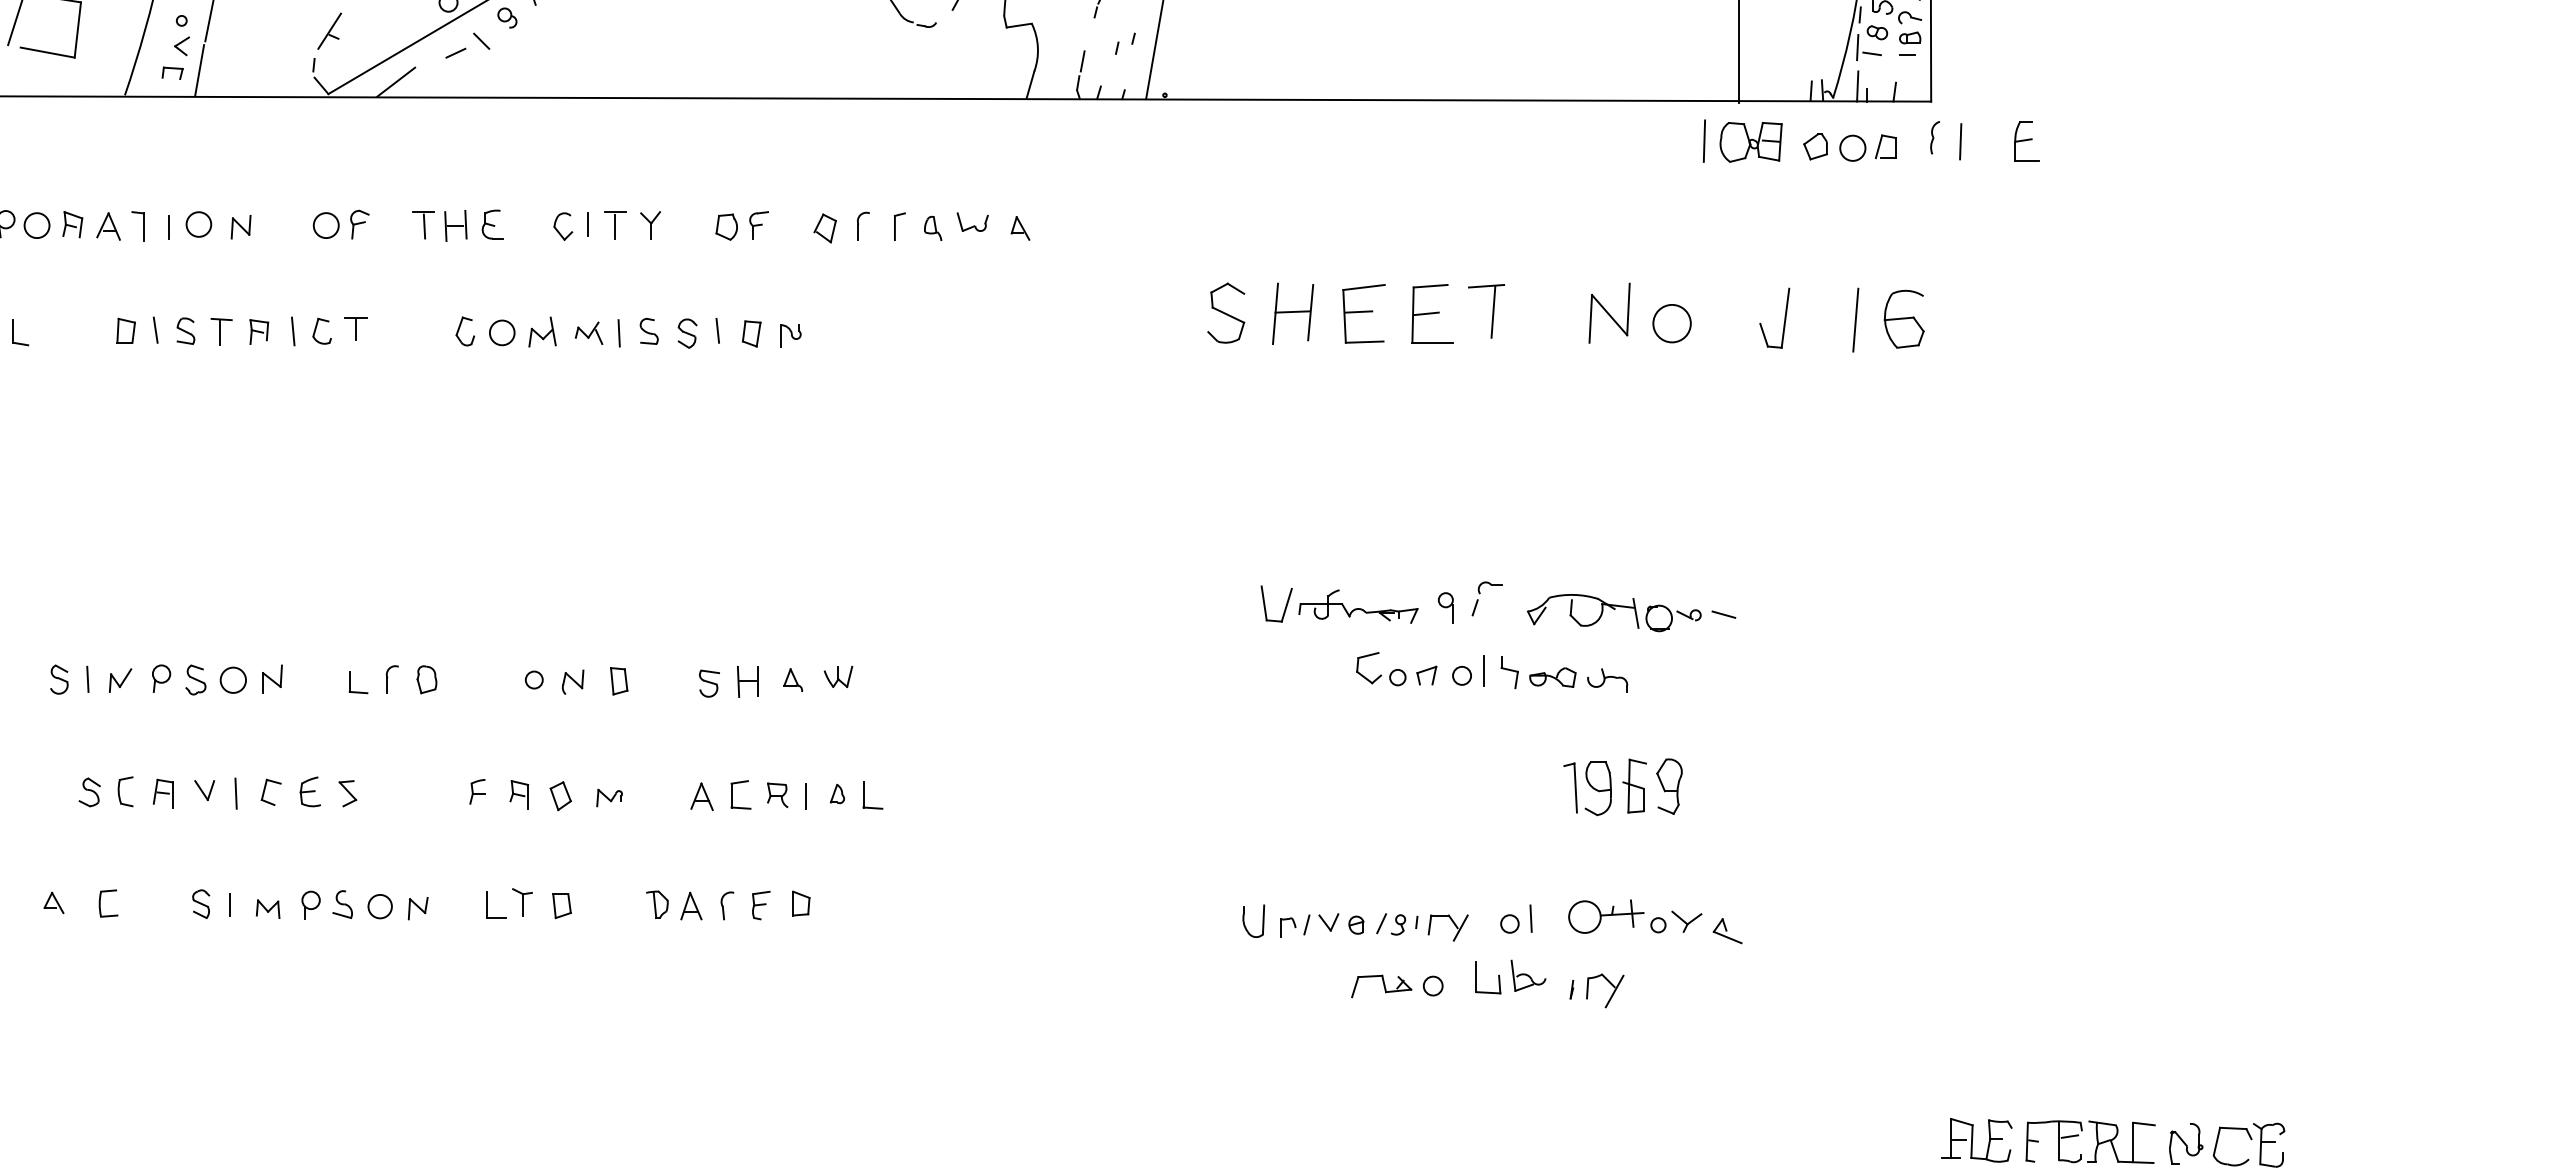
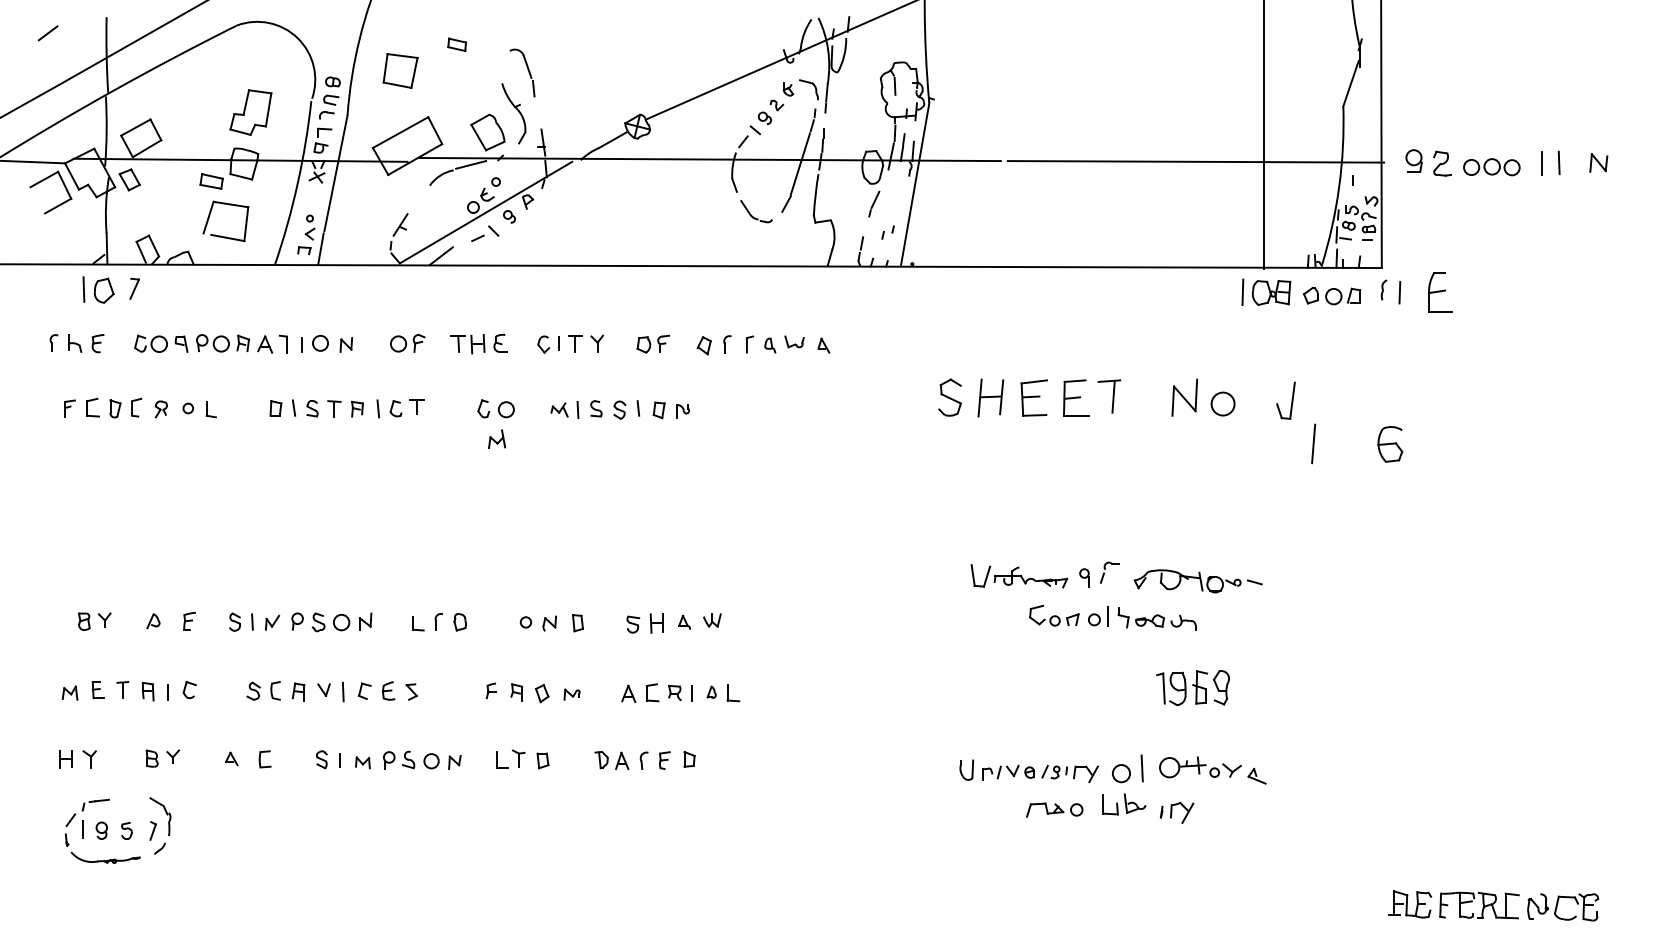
part: (2026, 139) -> (1440, 291), size x1.6
line: (1855, 319) -> (1313, 443), moved
part: (1904, 319) -> (1390, 444), moved
part: (543, 330) -> (497, 438), moved
part: (1516, 918) -> (1127, 768), size x1.6

